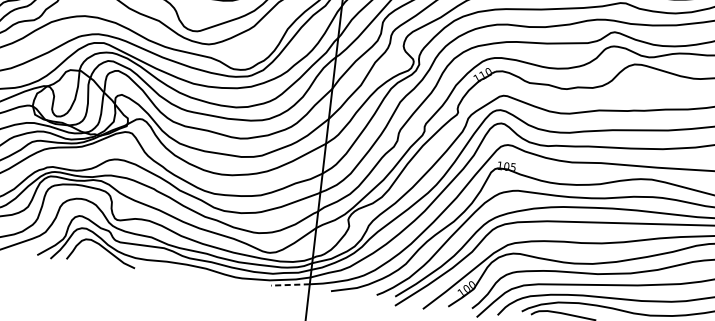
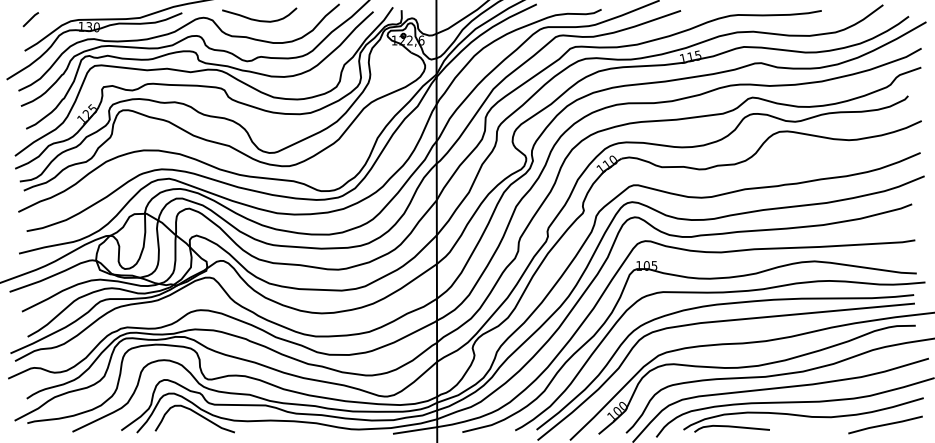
line: (289, 284) -> (414, 430), dashed -> solid

